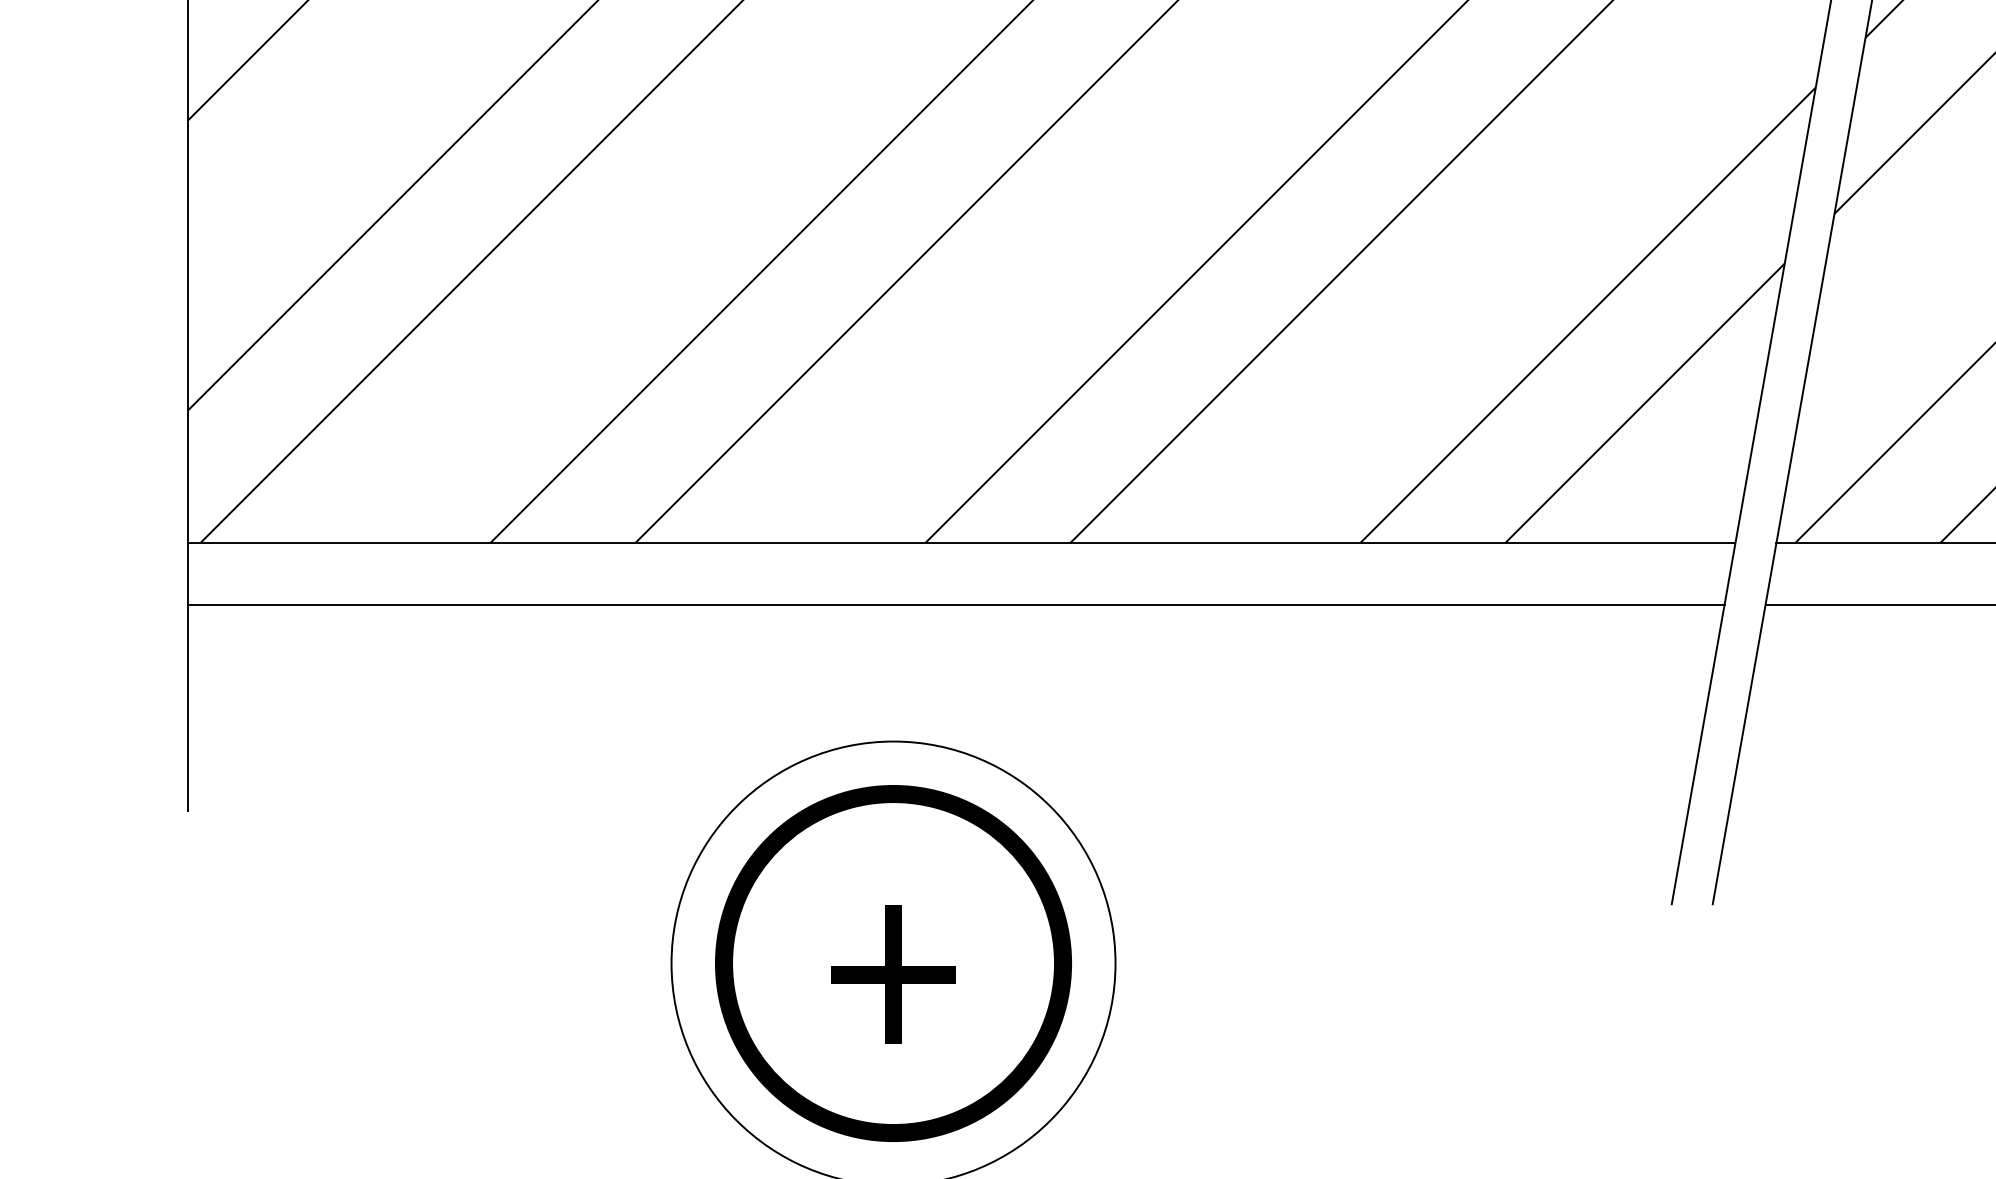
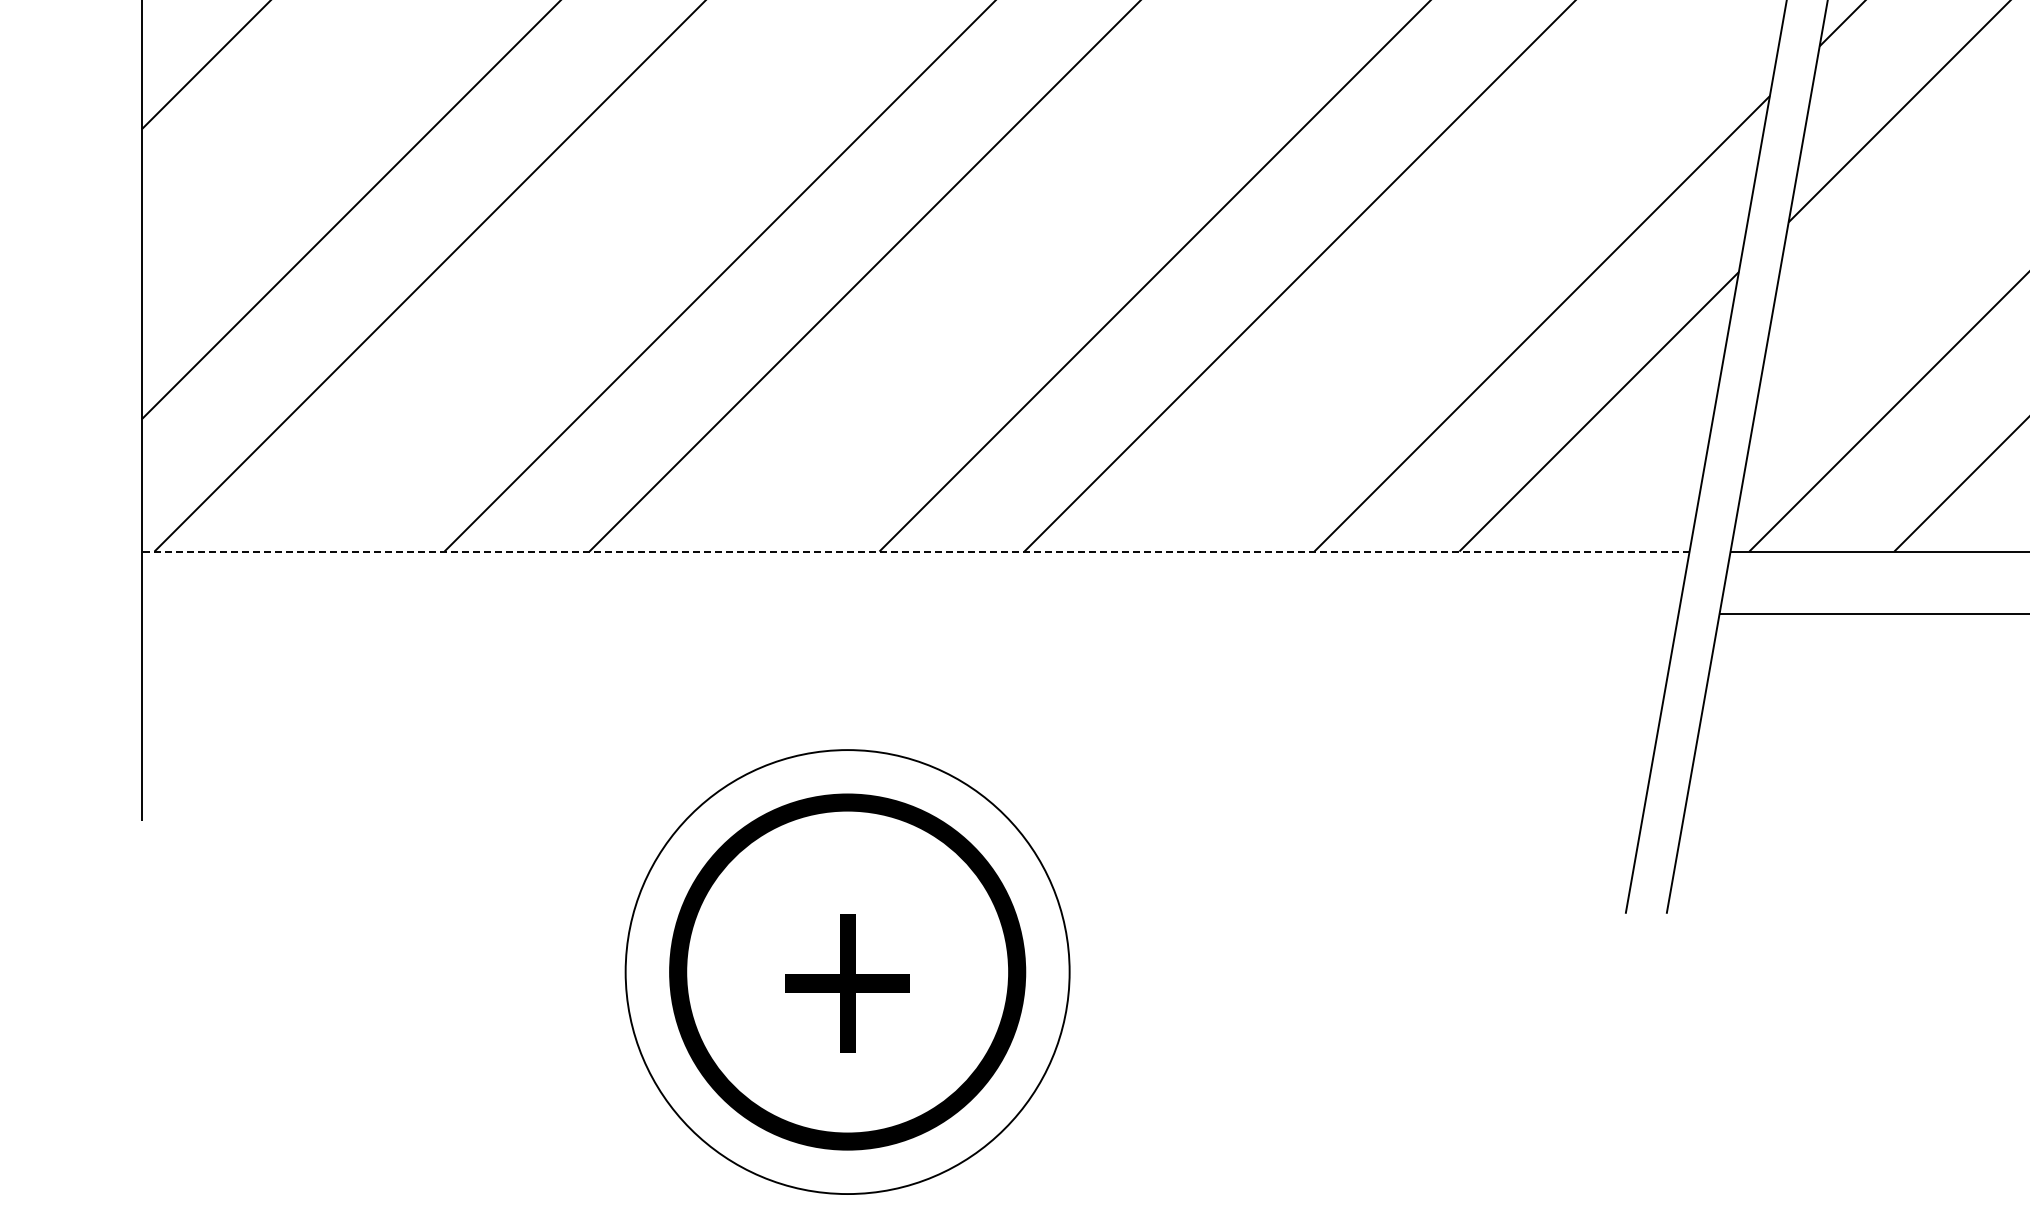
line: (961, 542) -> (915, 551), solid -> dashed
line: (955, 604) -> (909, 613), removed

